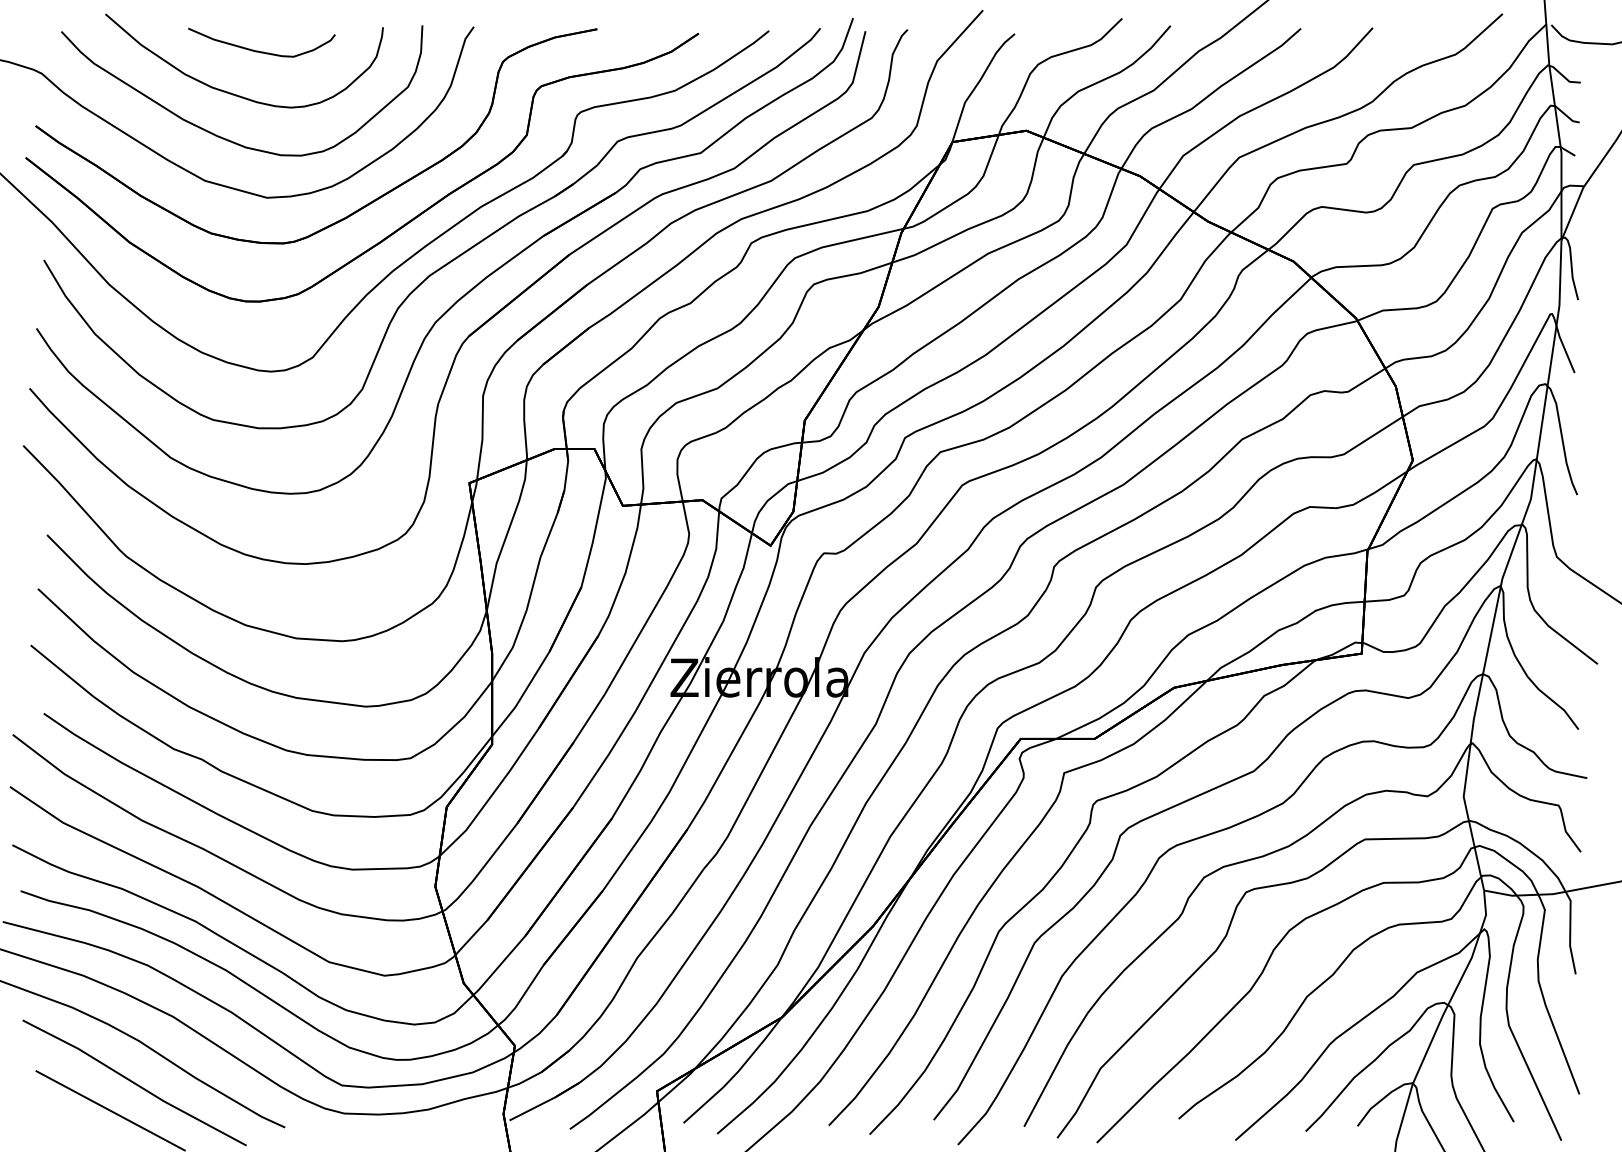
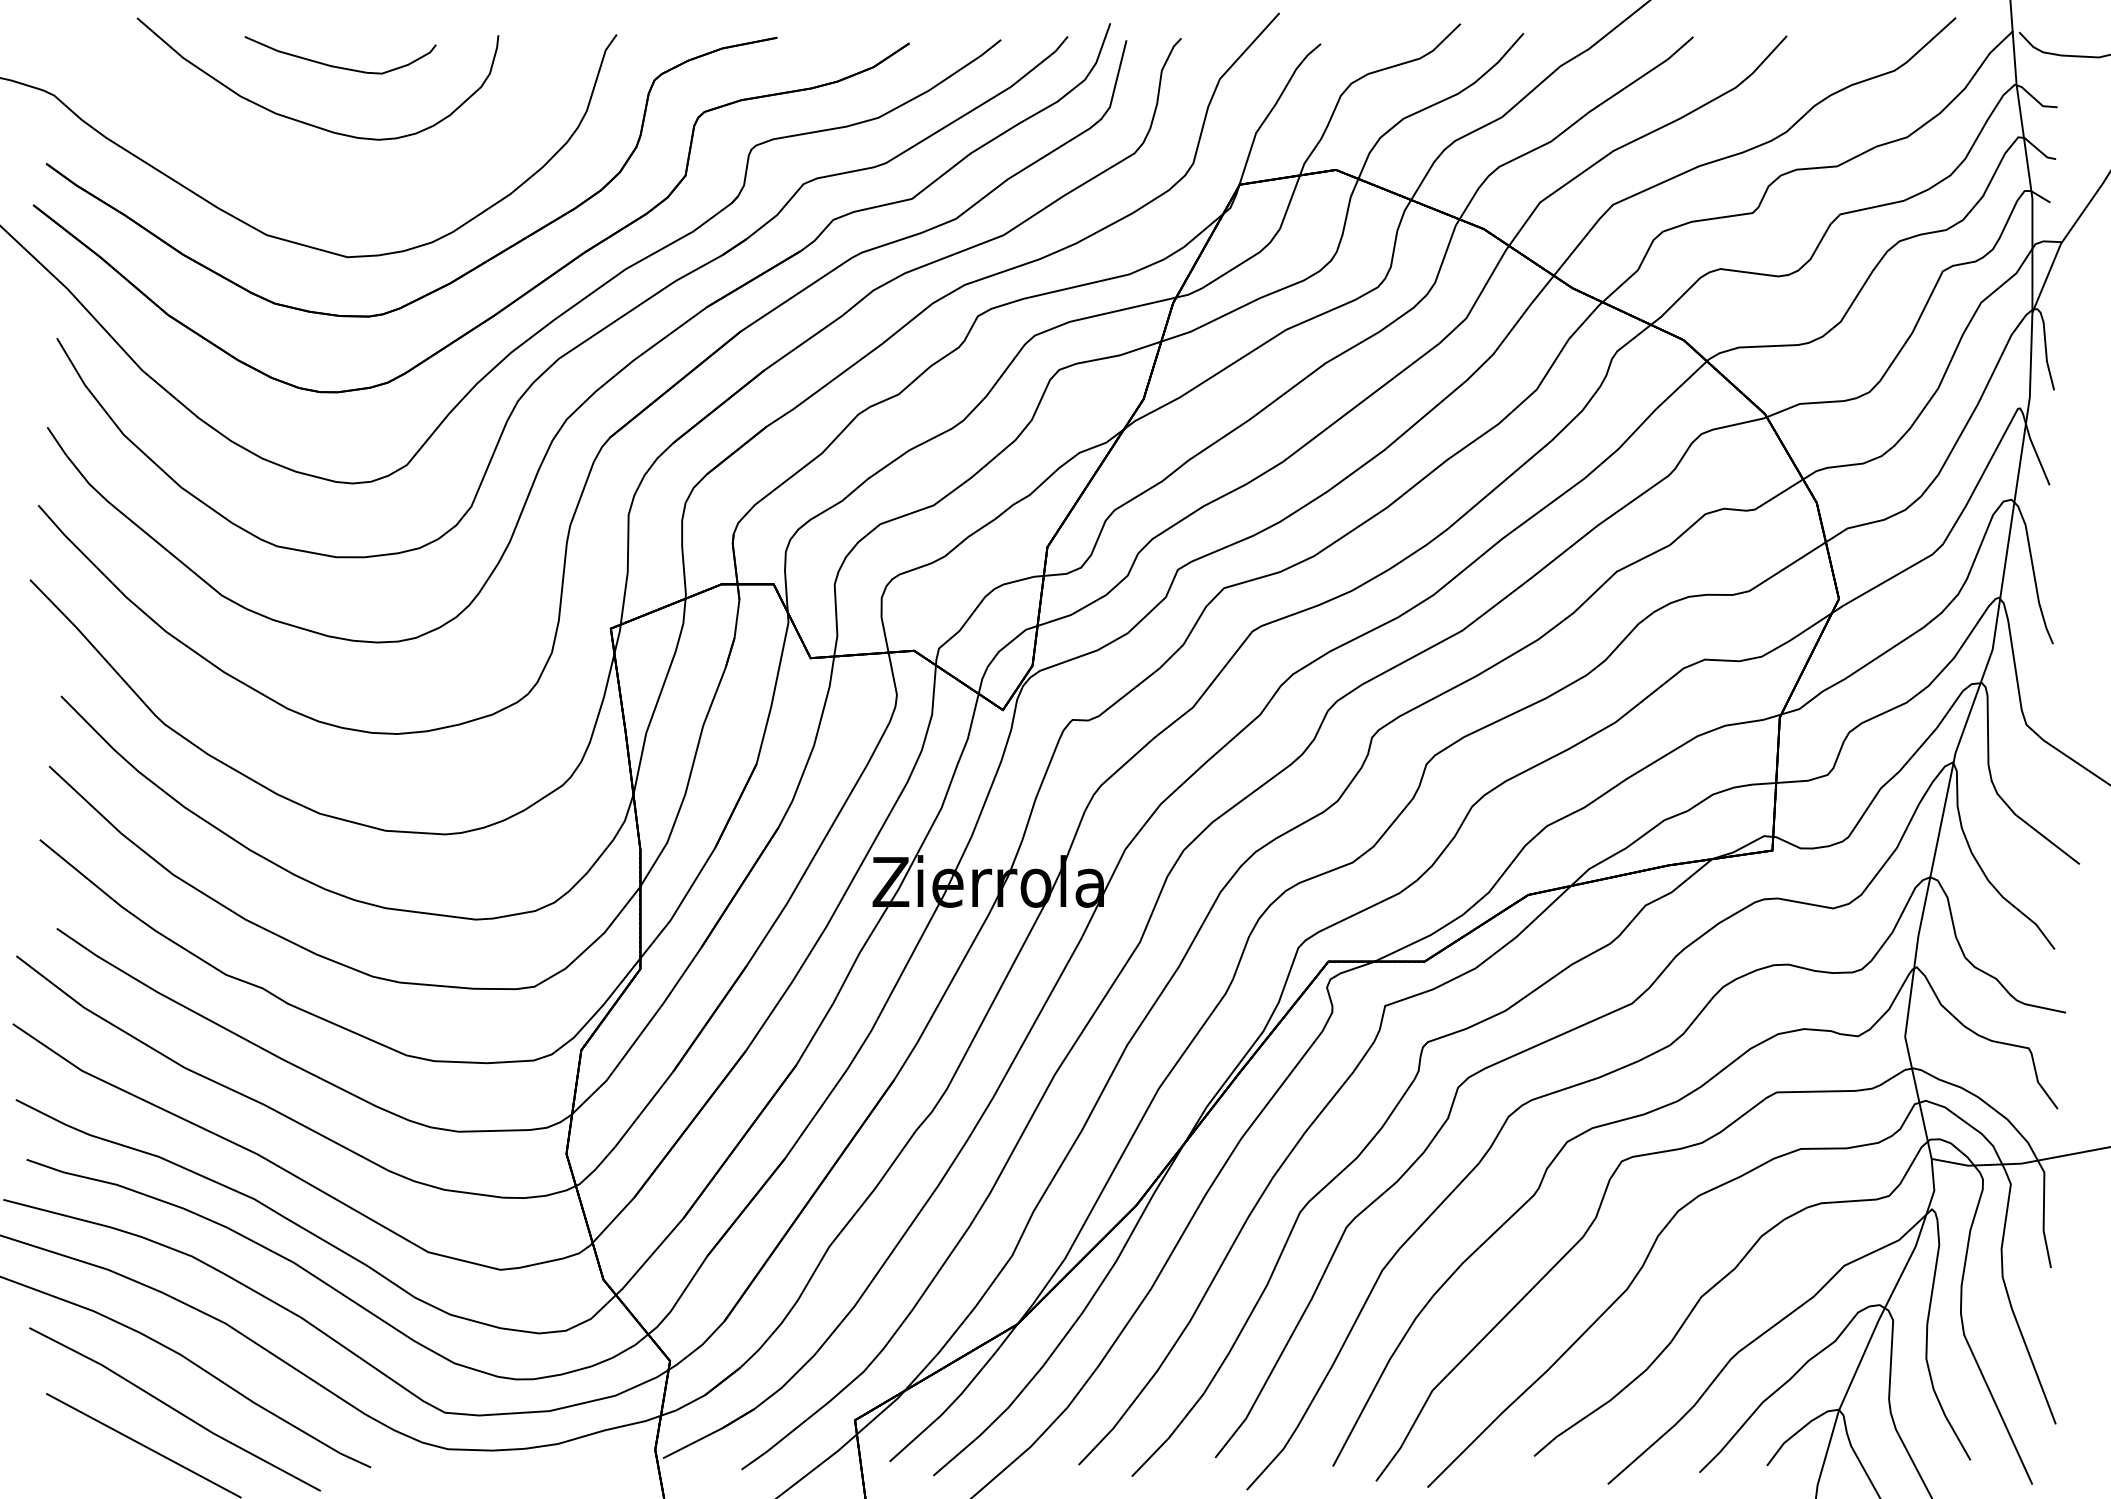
curve: (224, 138) -> (292, 179), removed

